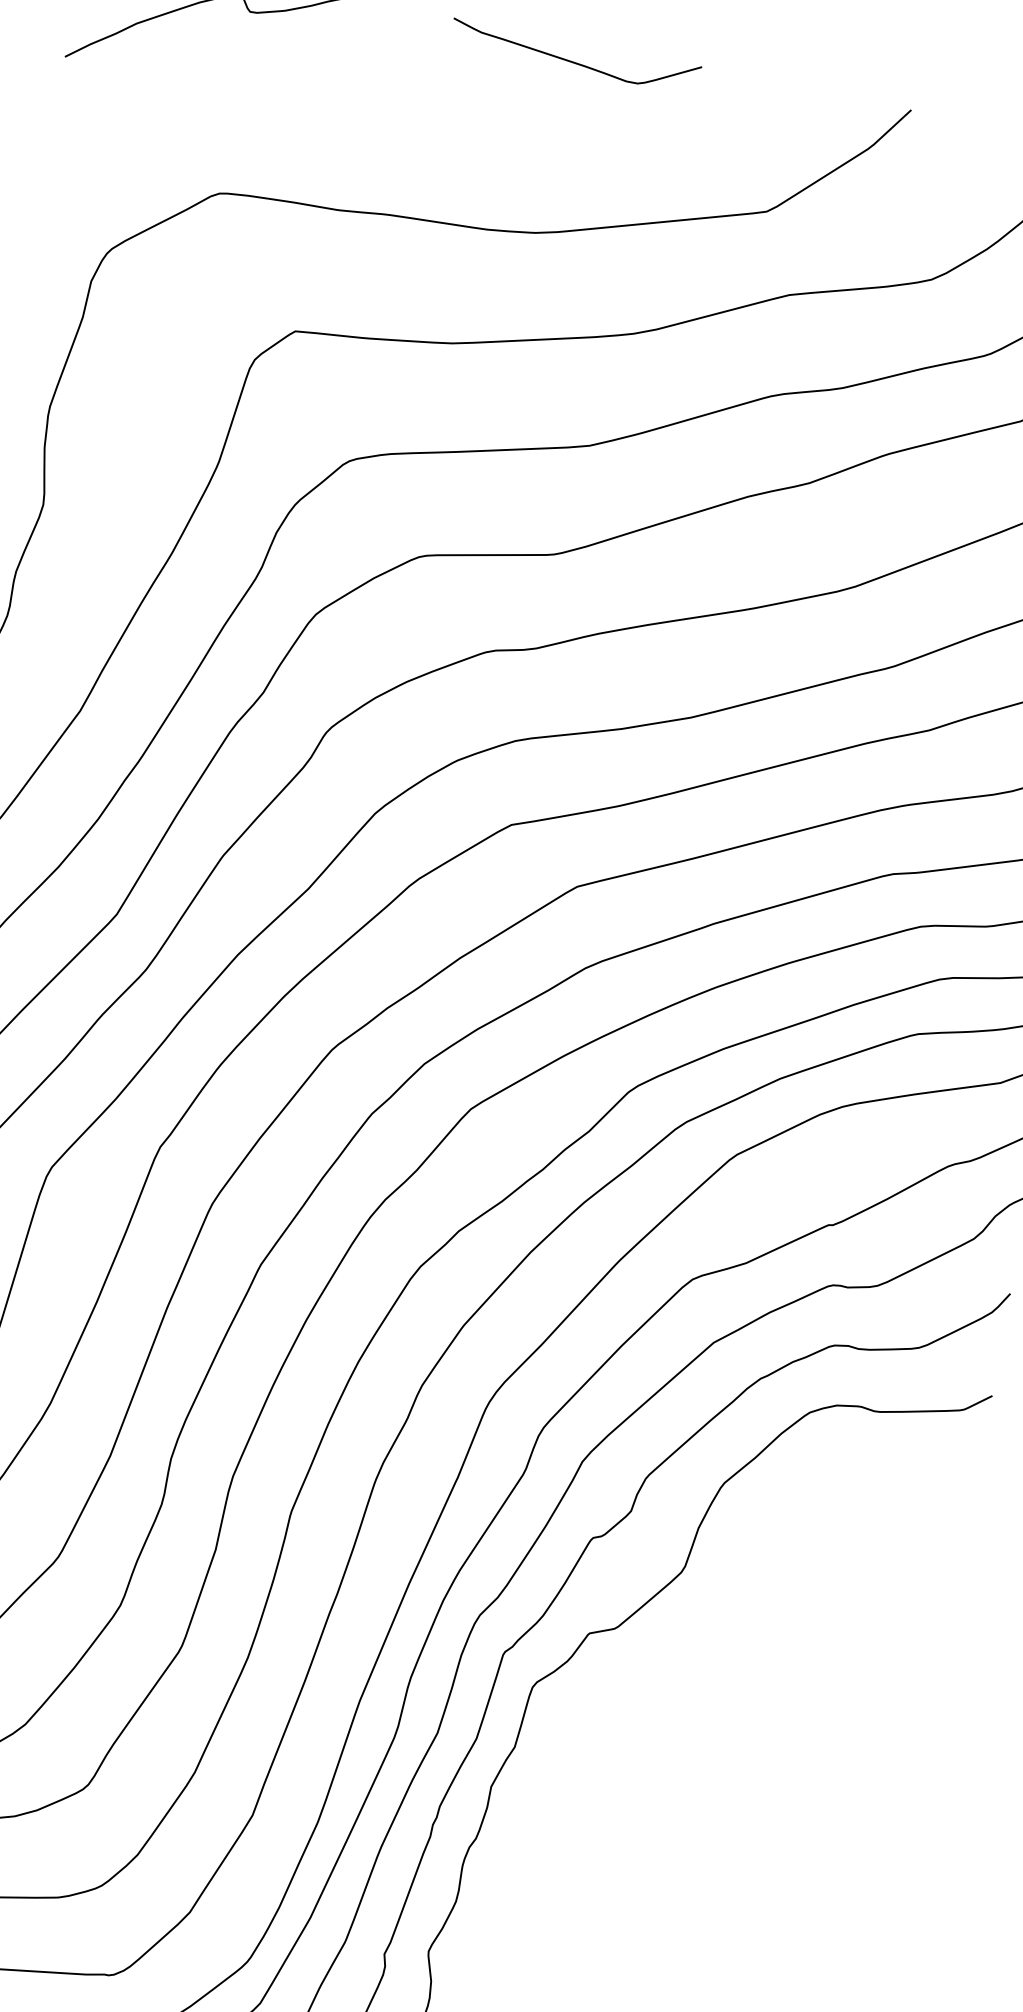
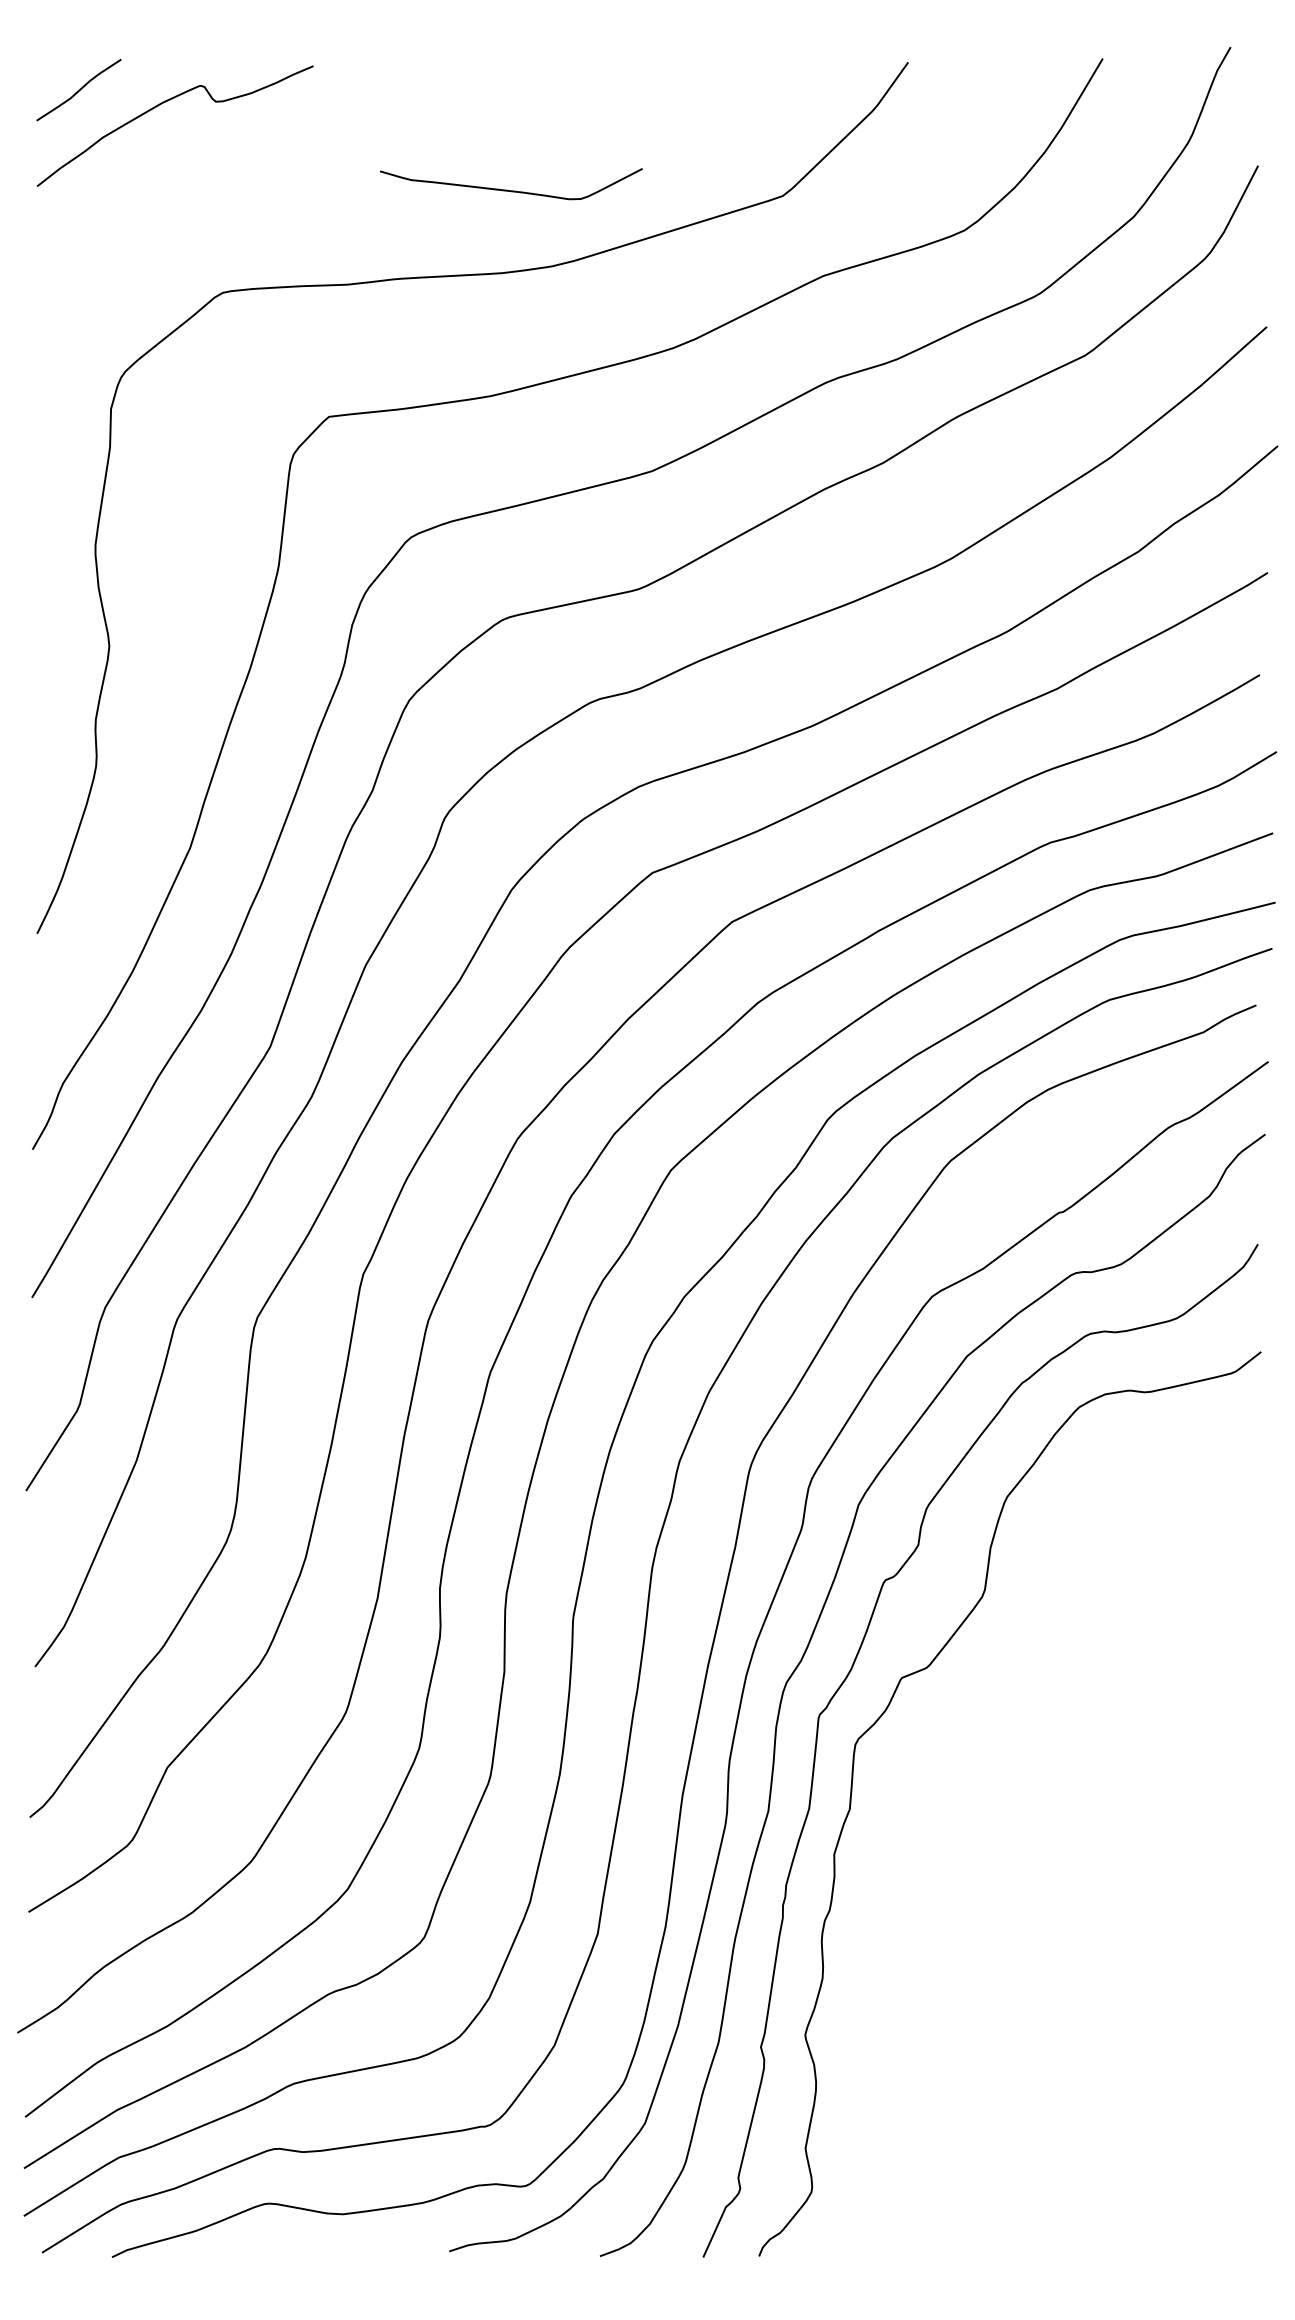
curve: (574, 61) -> (511, 190), moved

